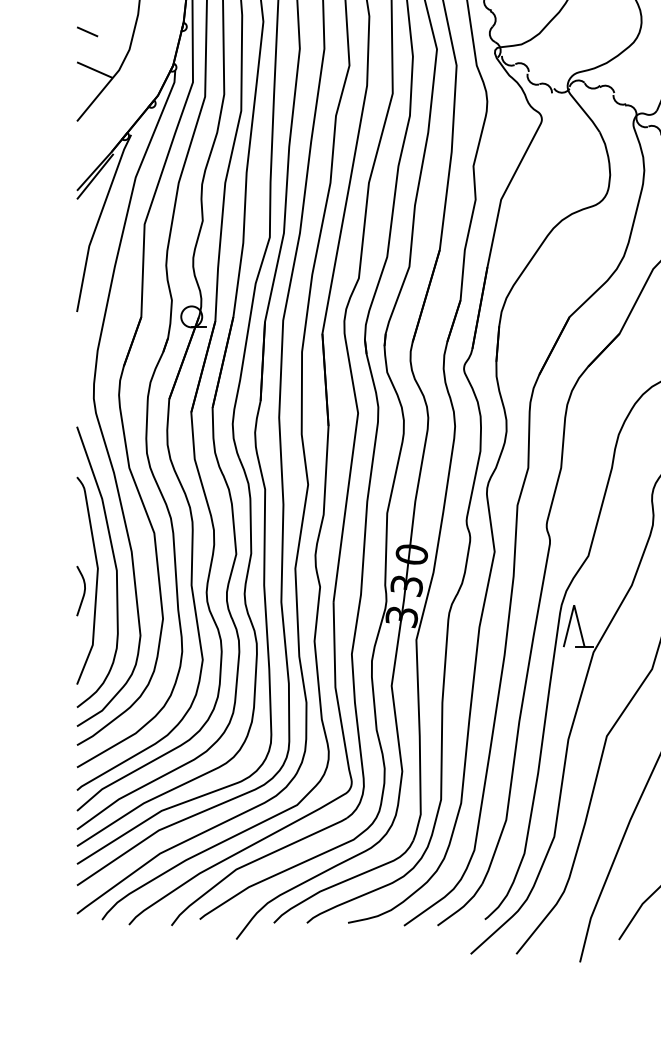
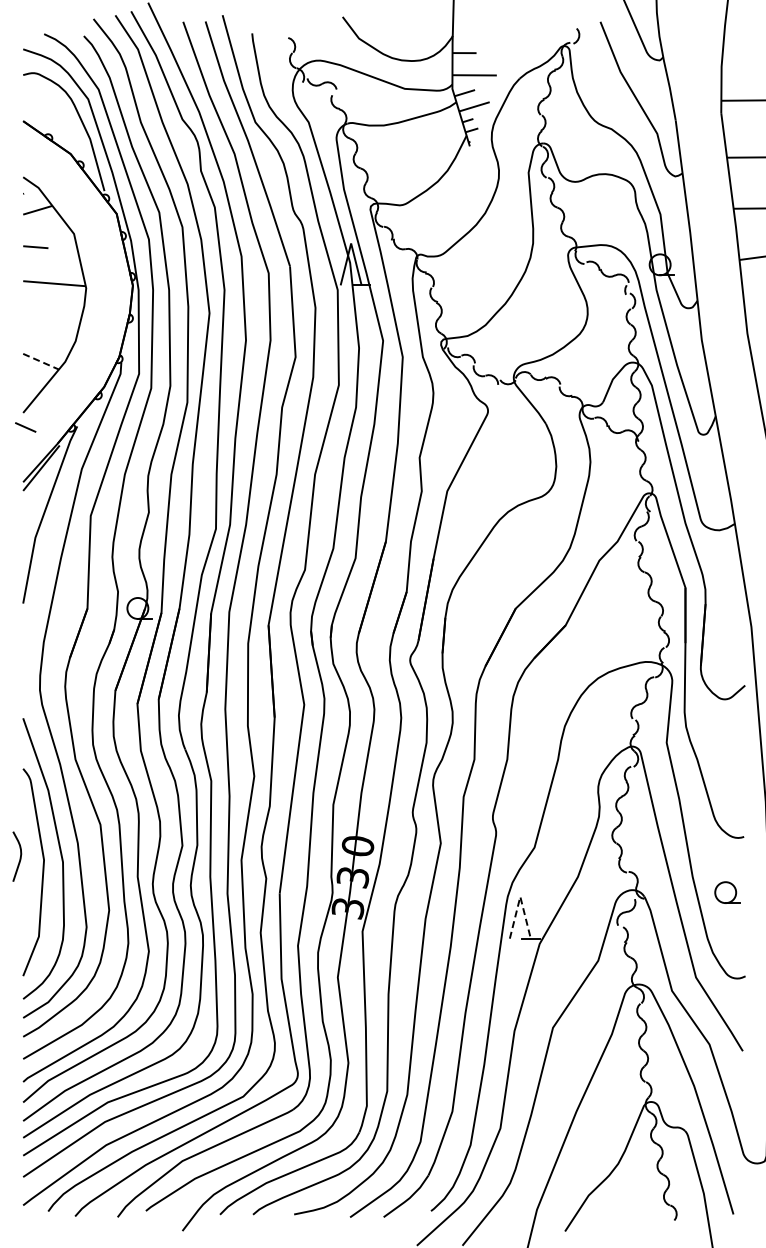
line: (87, 31) -> (25, 427), moved
line: (95, 69) -> (41, 361), solid -> dashed
curve: (83, 591) -> (19, 857), moved
line: (574, 604) -> (520, 896), solid -> dashed

